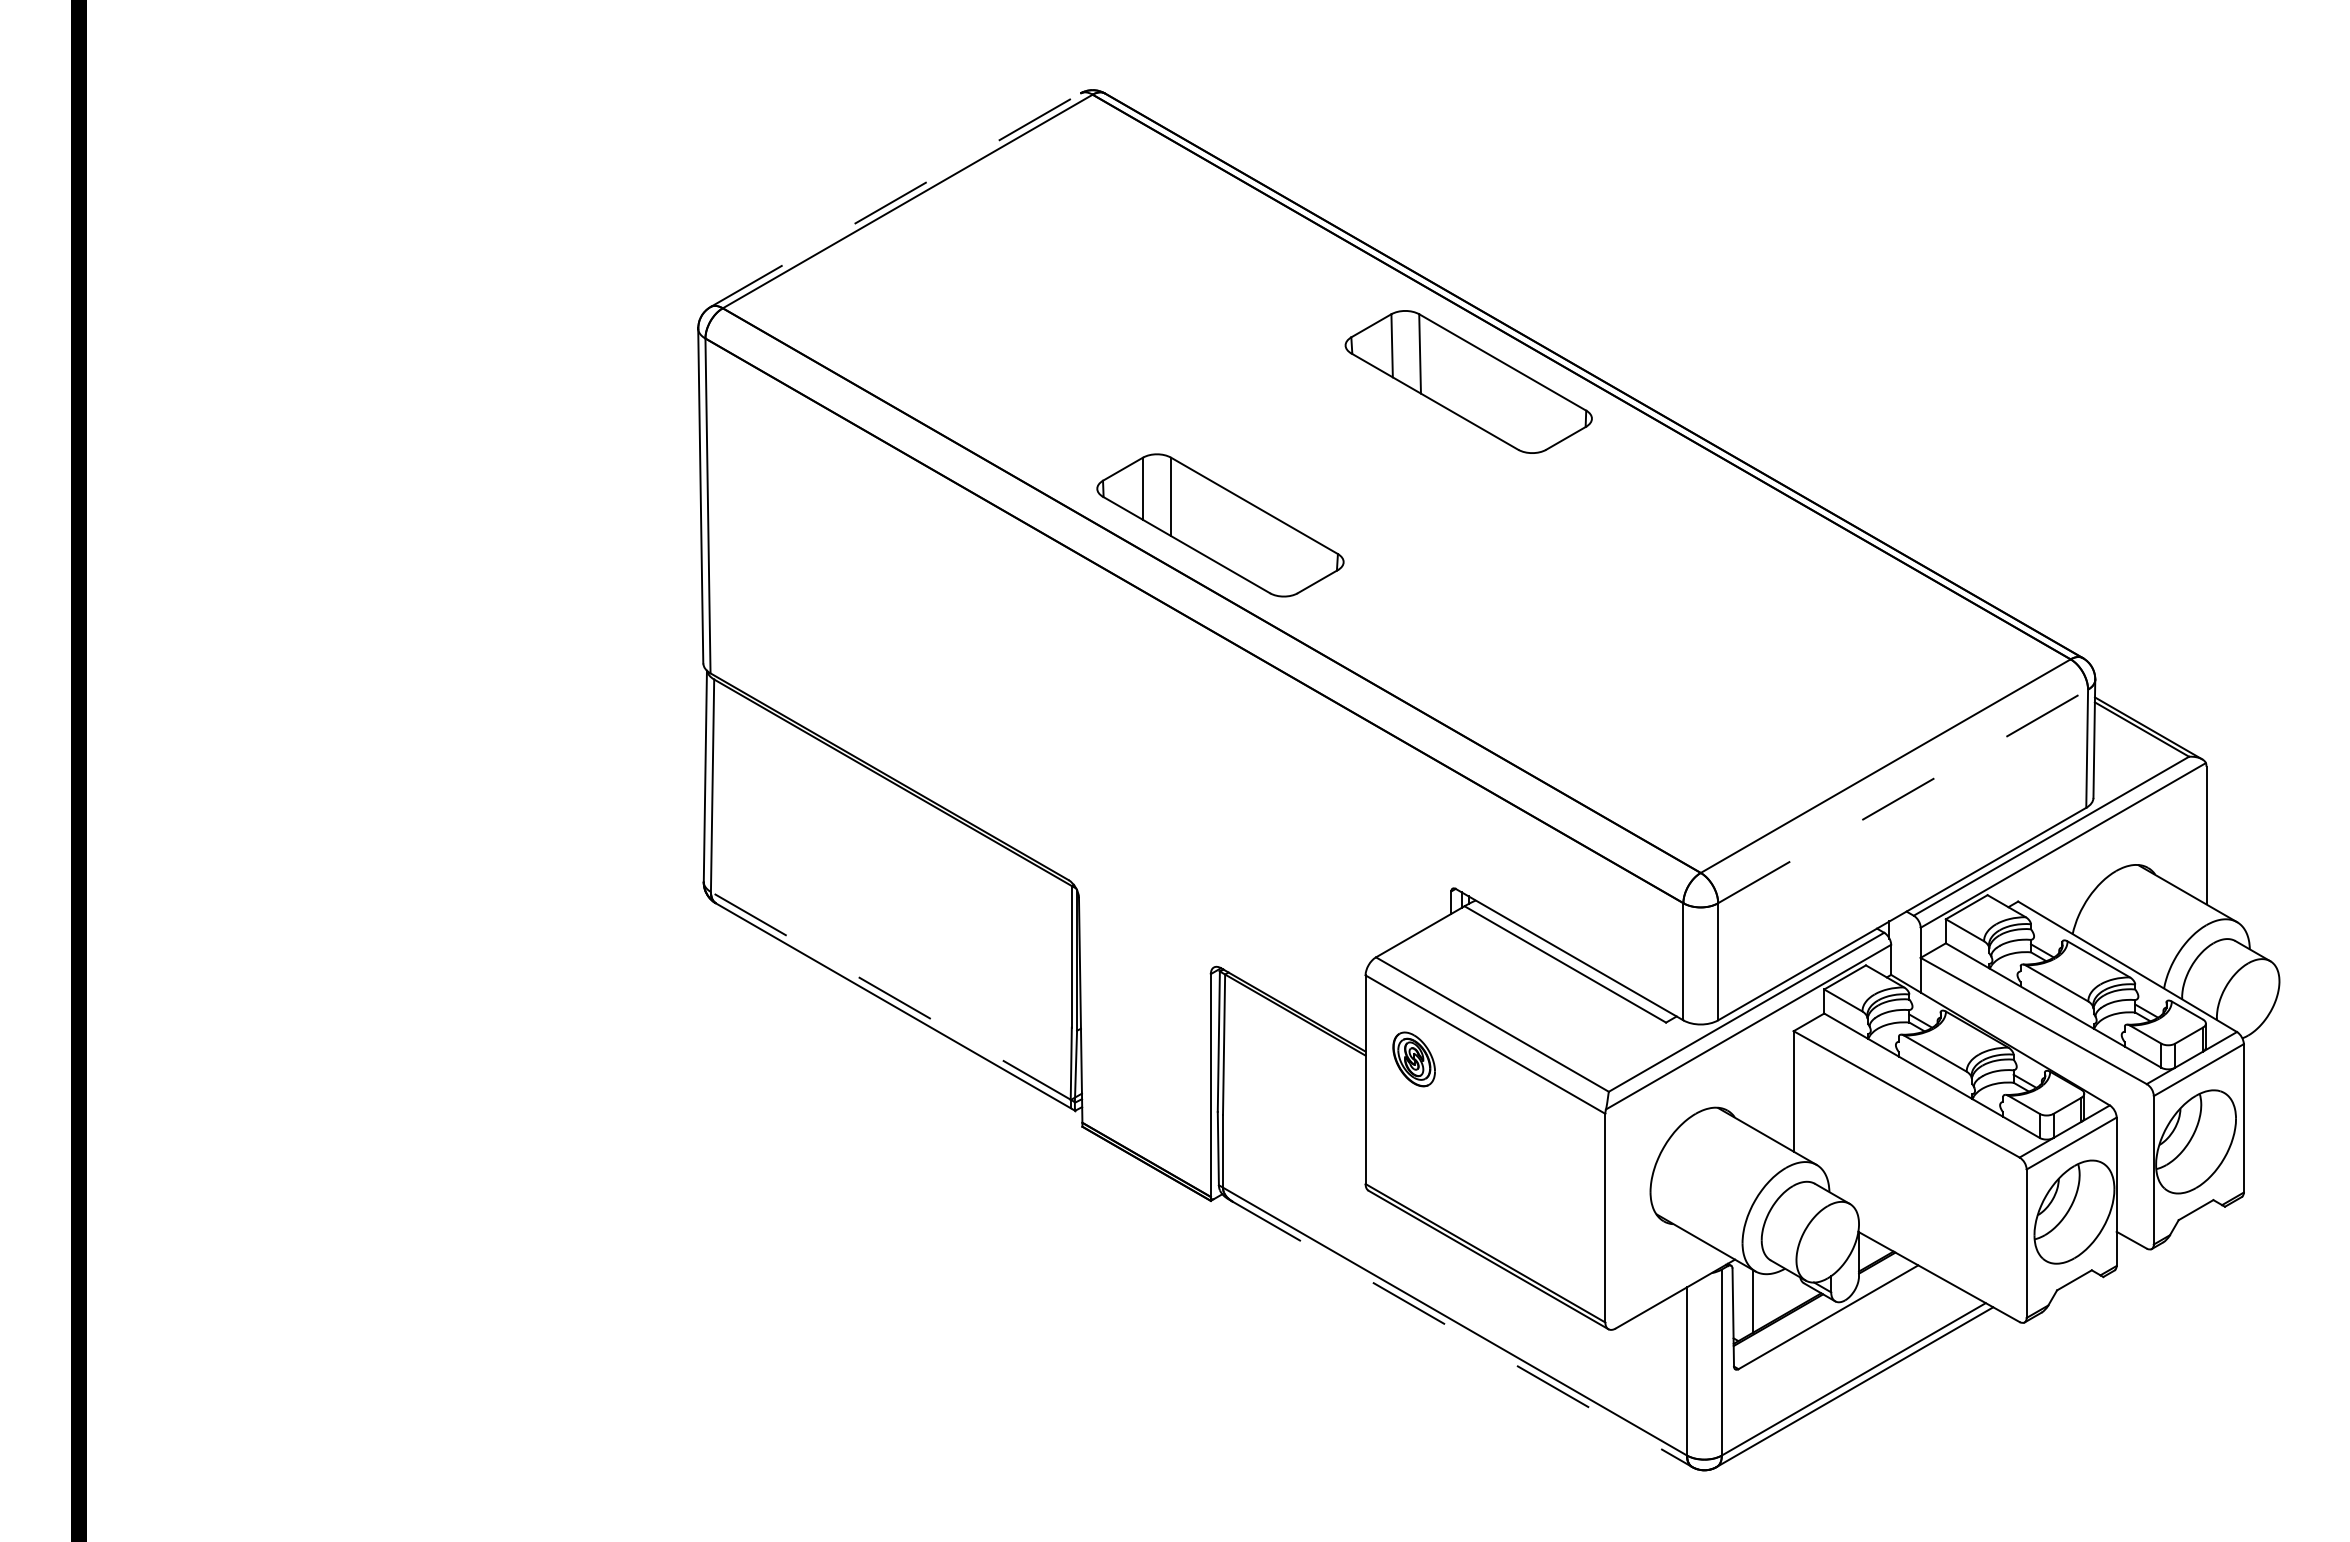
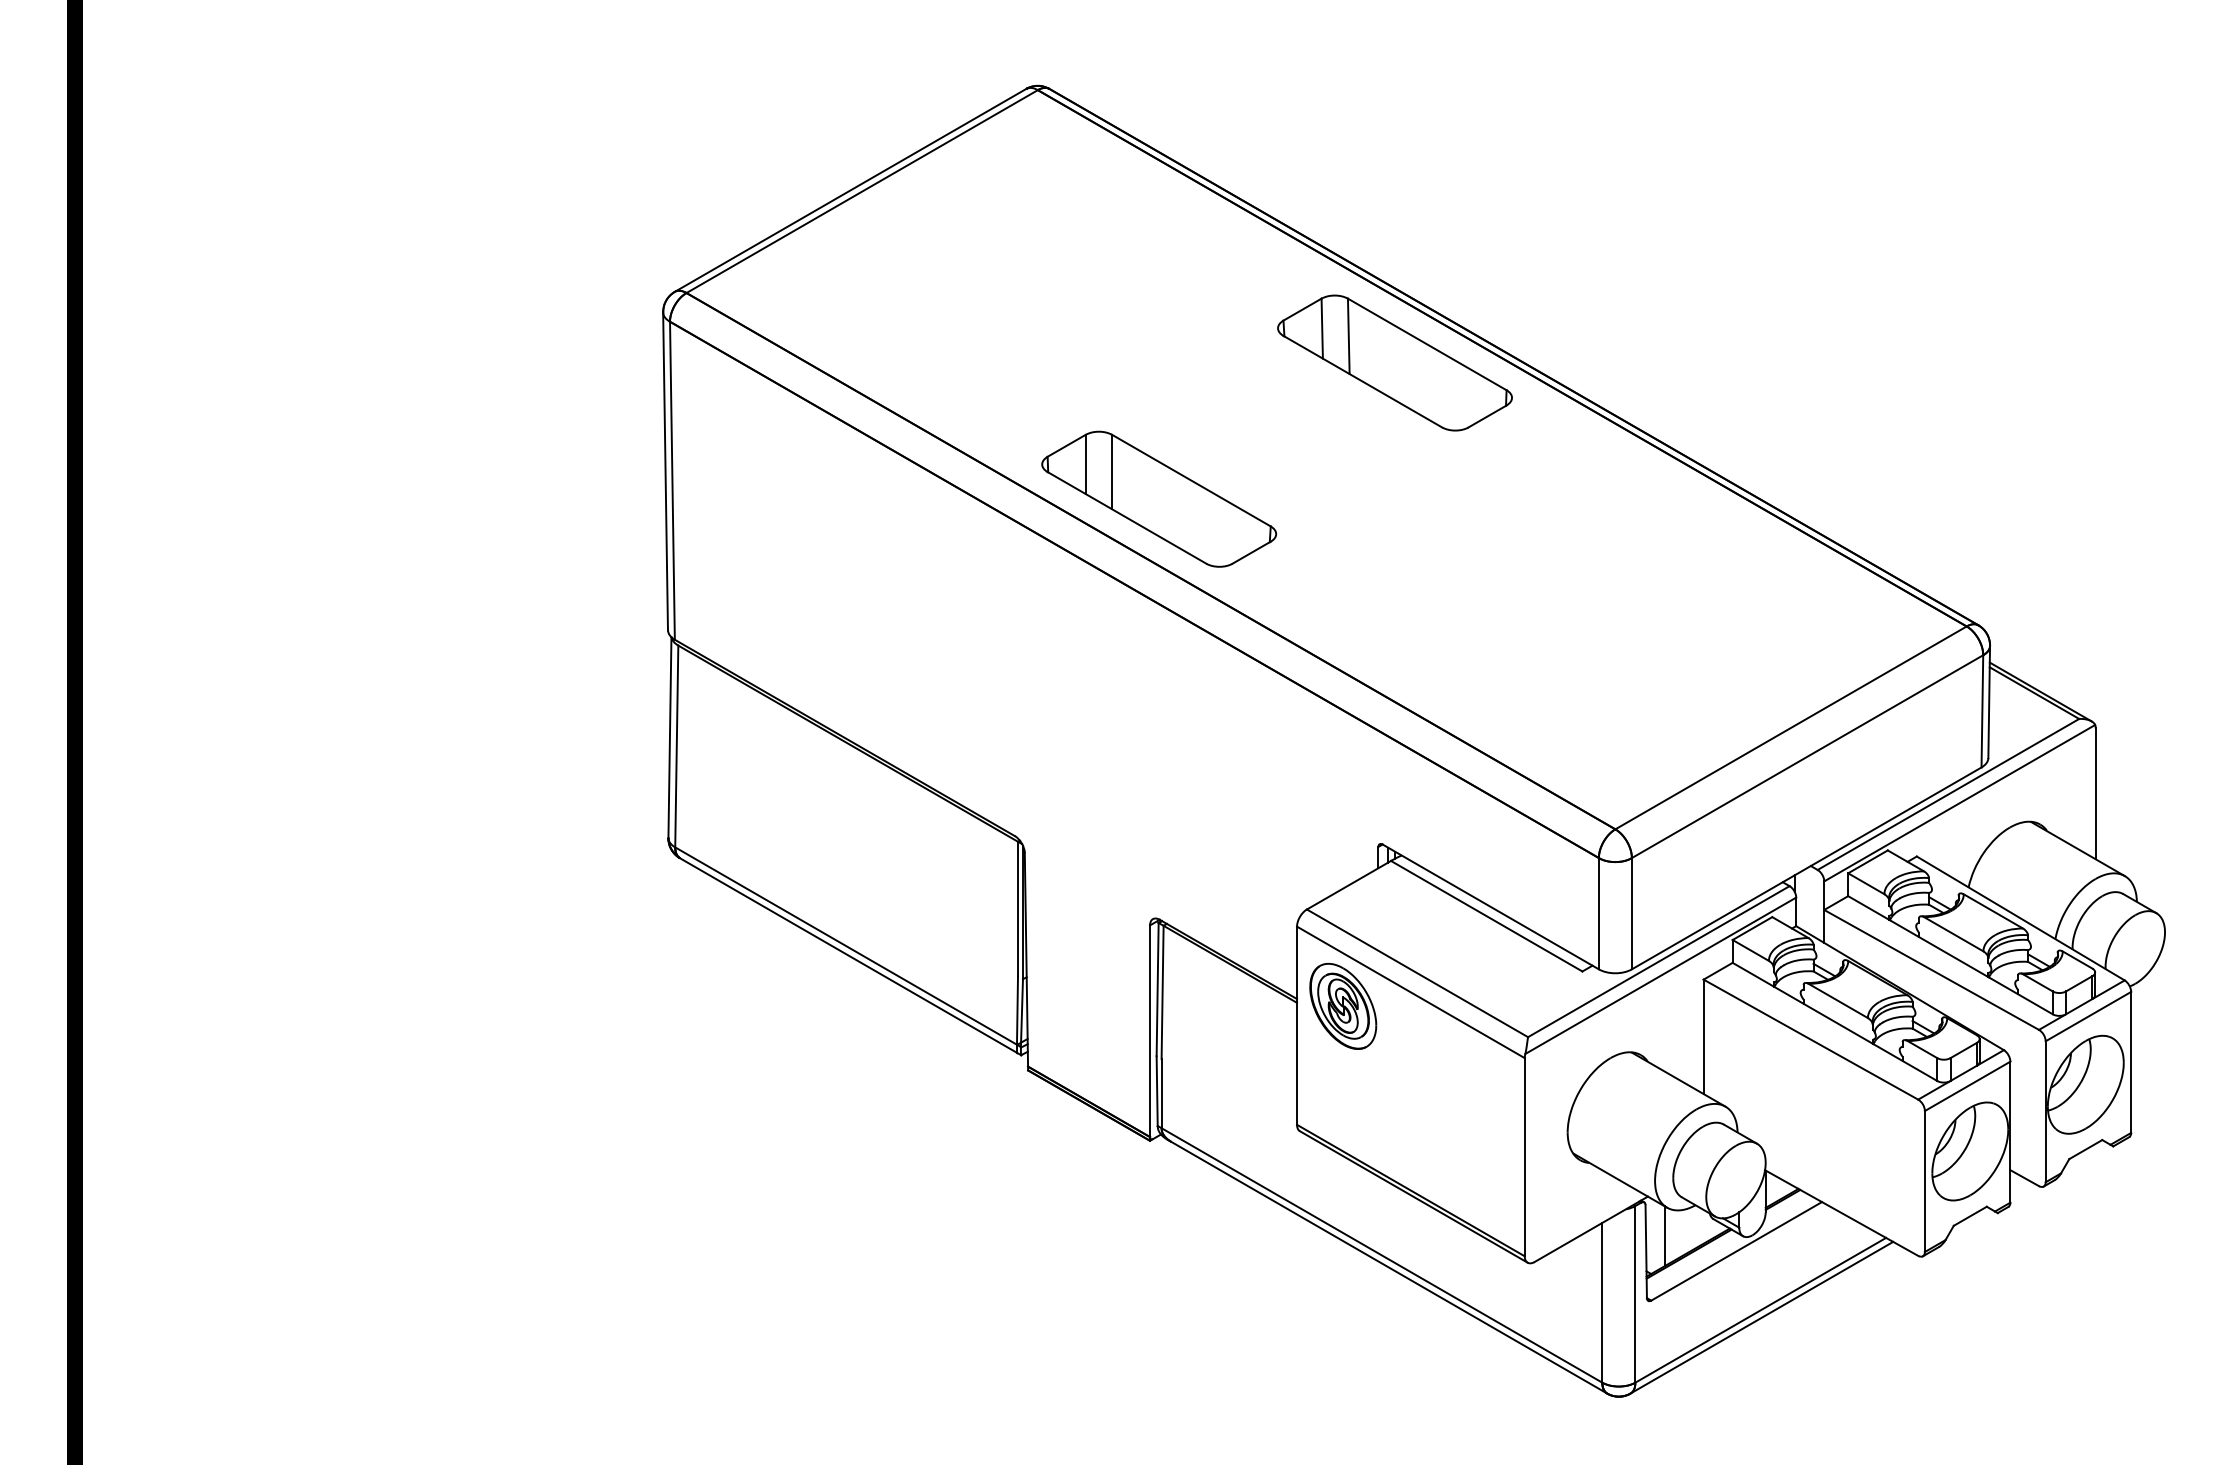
line: (895, 200) -> (850, 190), dashed -> solid
line: (1903, 796) -> (1807, 756), dashed -> solid
line: (892, 996) -> (847, 946), dashed -> solid
part: (1413, 1059) -> (1342, 1006), size x1.67
line: (1460, 1333) -> (1387, 1266), dashed -> solid

